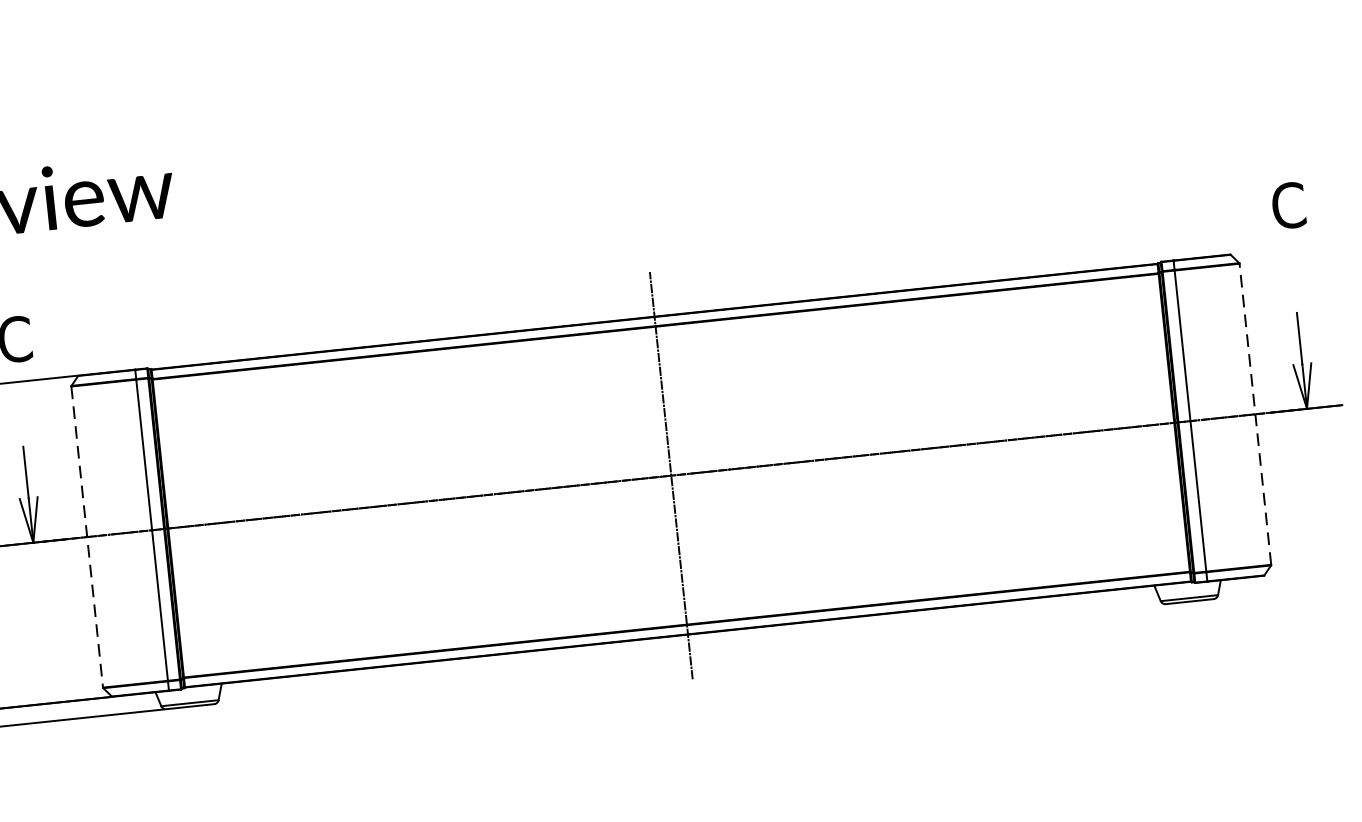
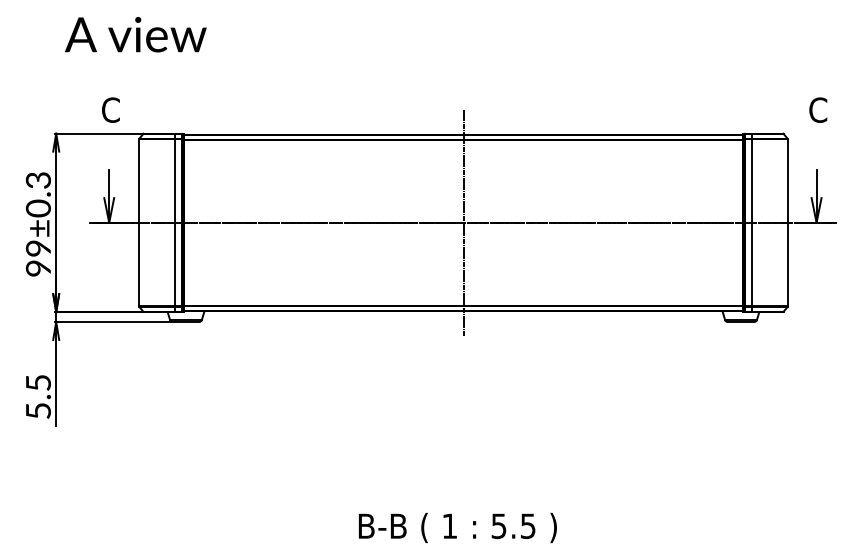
line: (1254, 413) -> (787, 222), dashed -> solid
line: (87, 536) -> (139, 222), dashed -> solid

